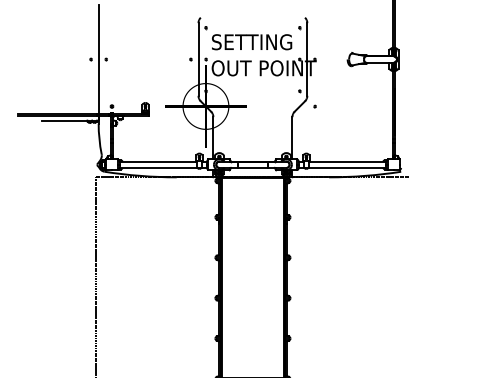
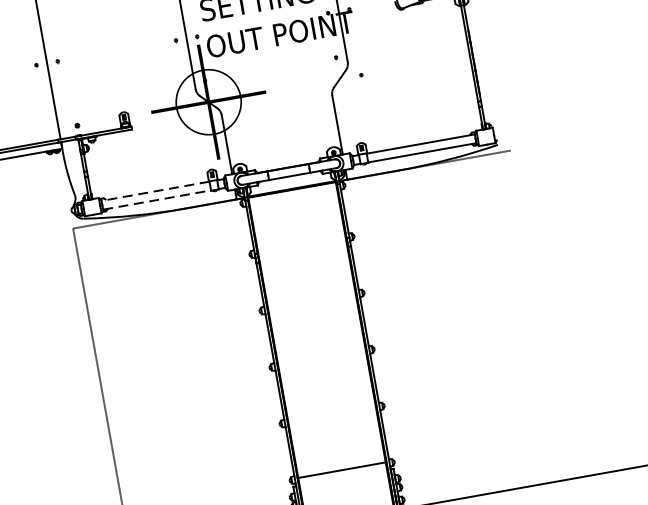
line: (158, 161) -> (156, 190), solid -> dashed
line: (158, 167) -> (157, 199), solid -> dashed

